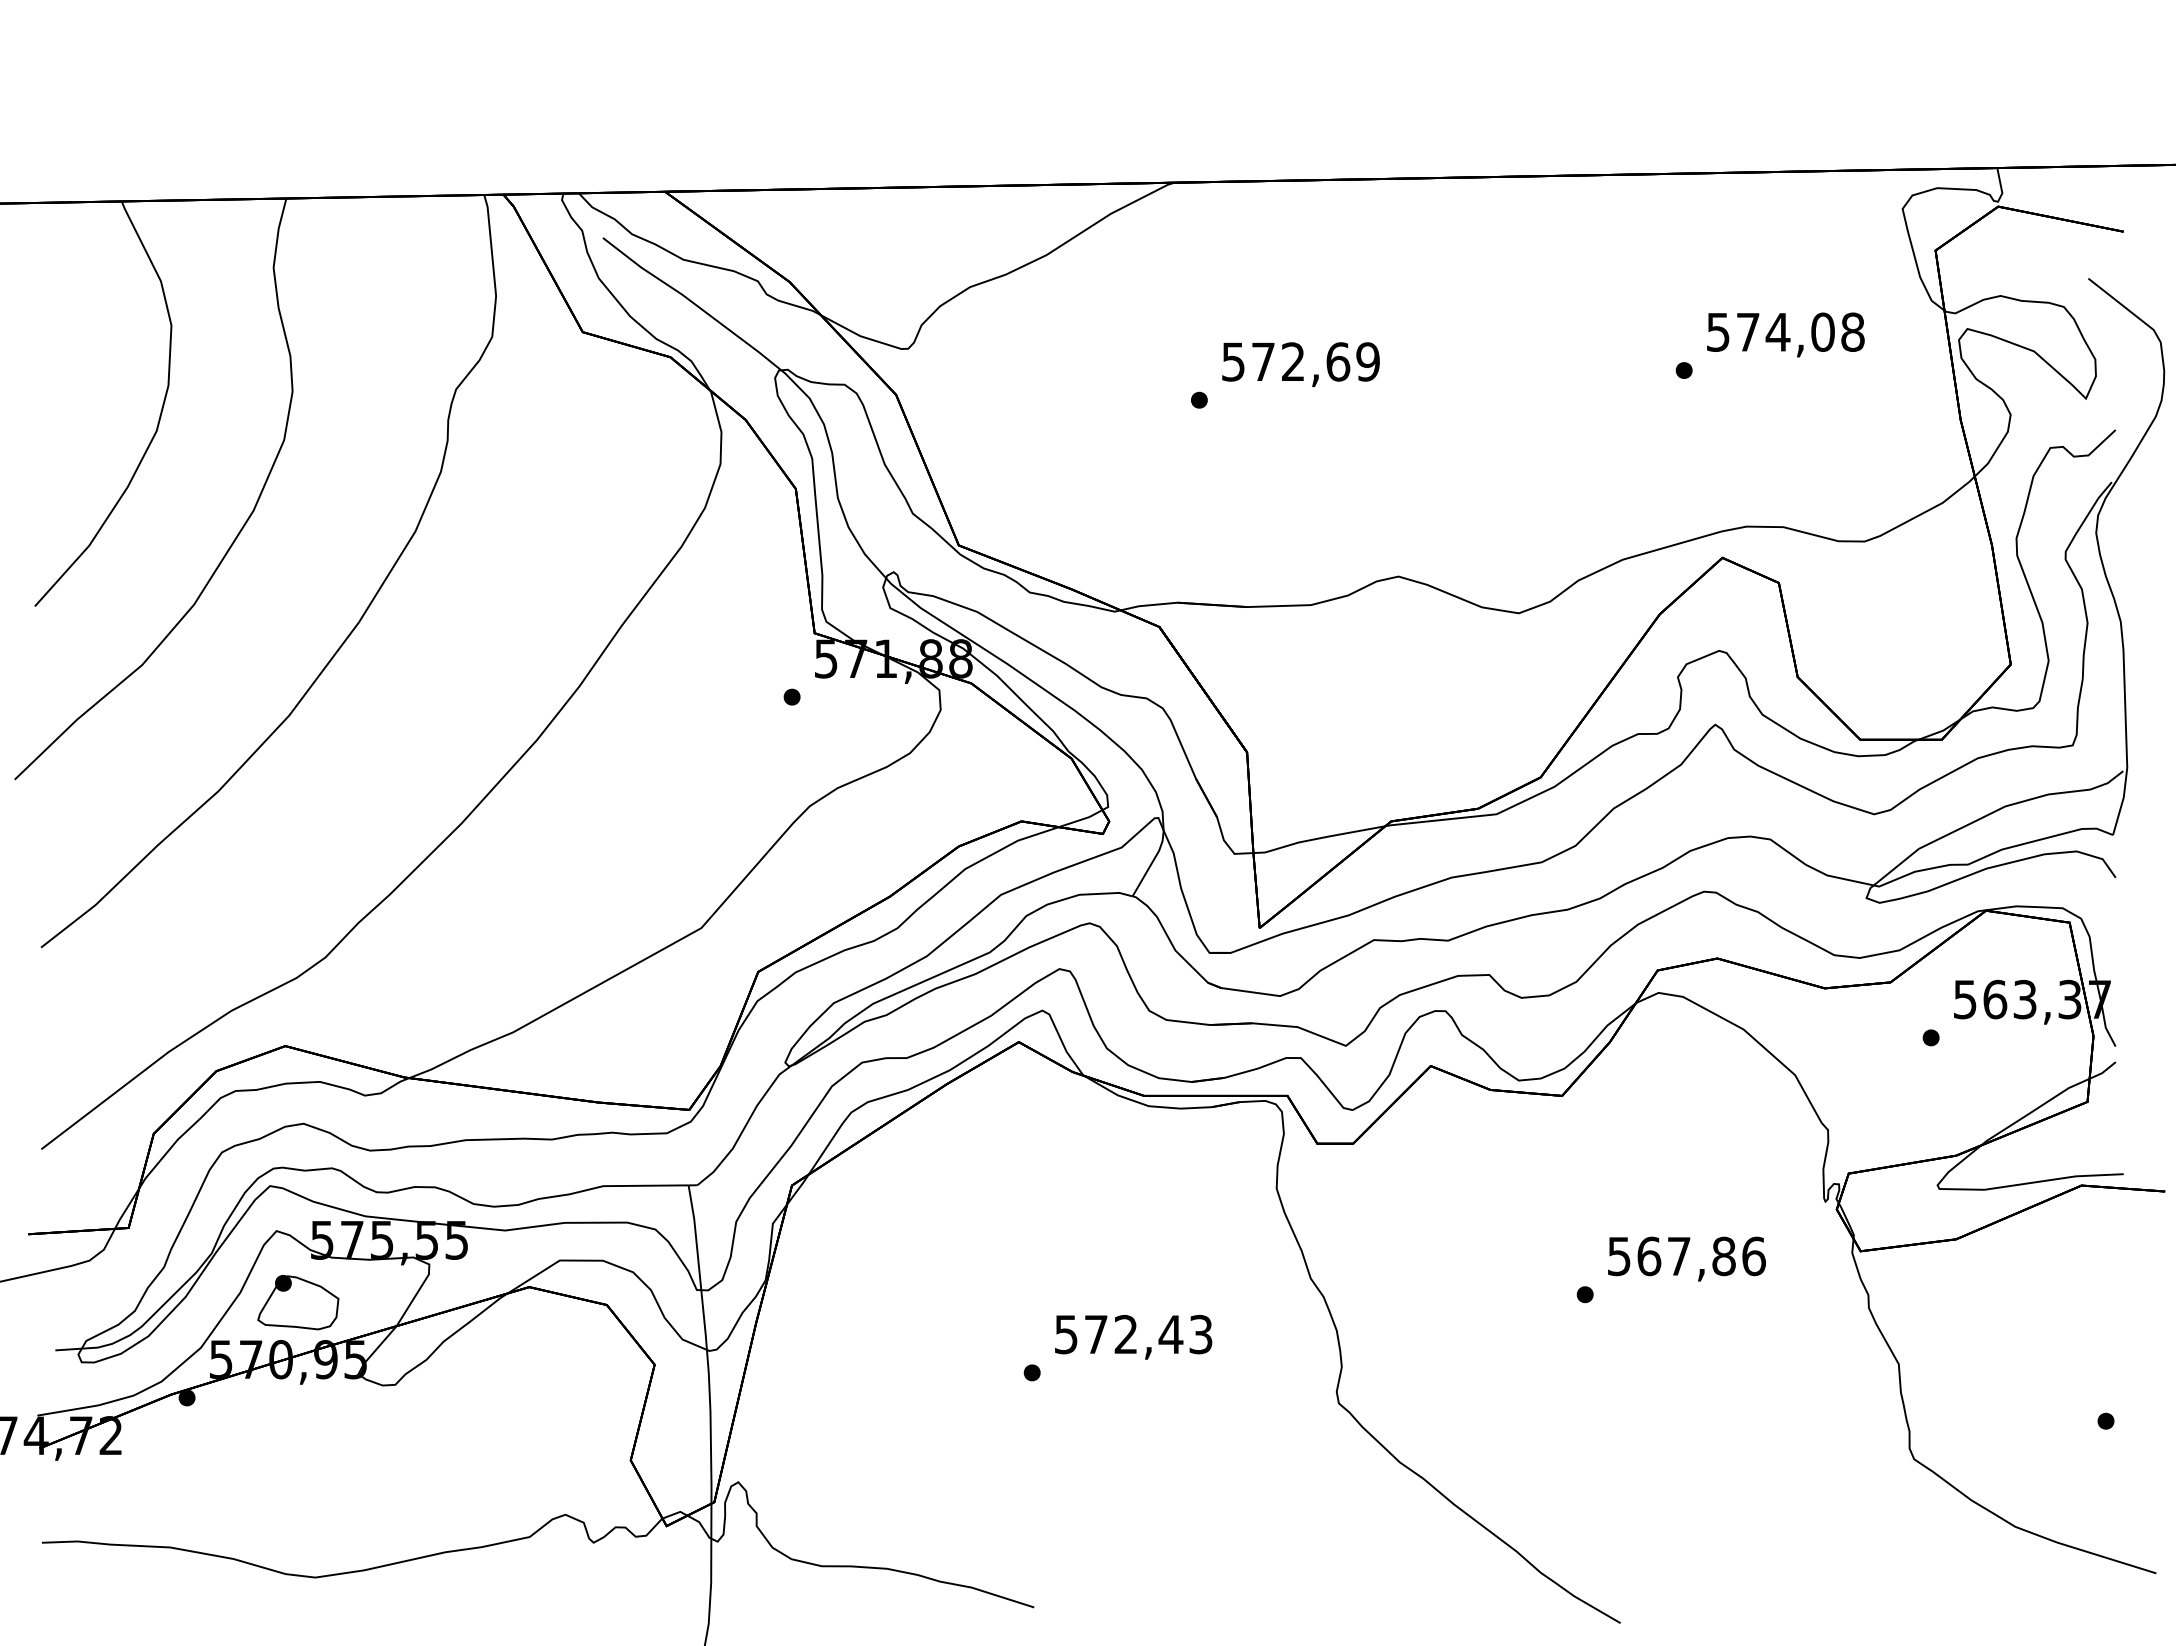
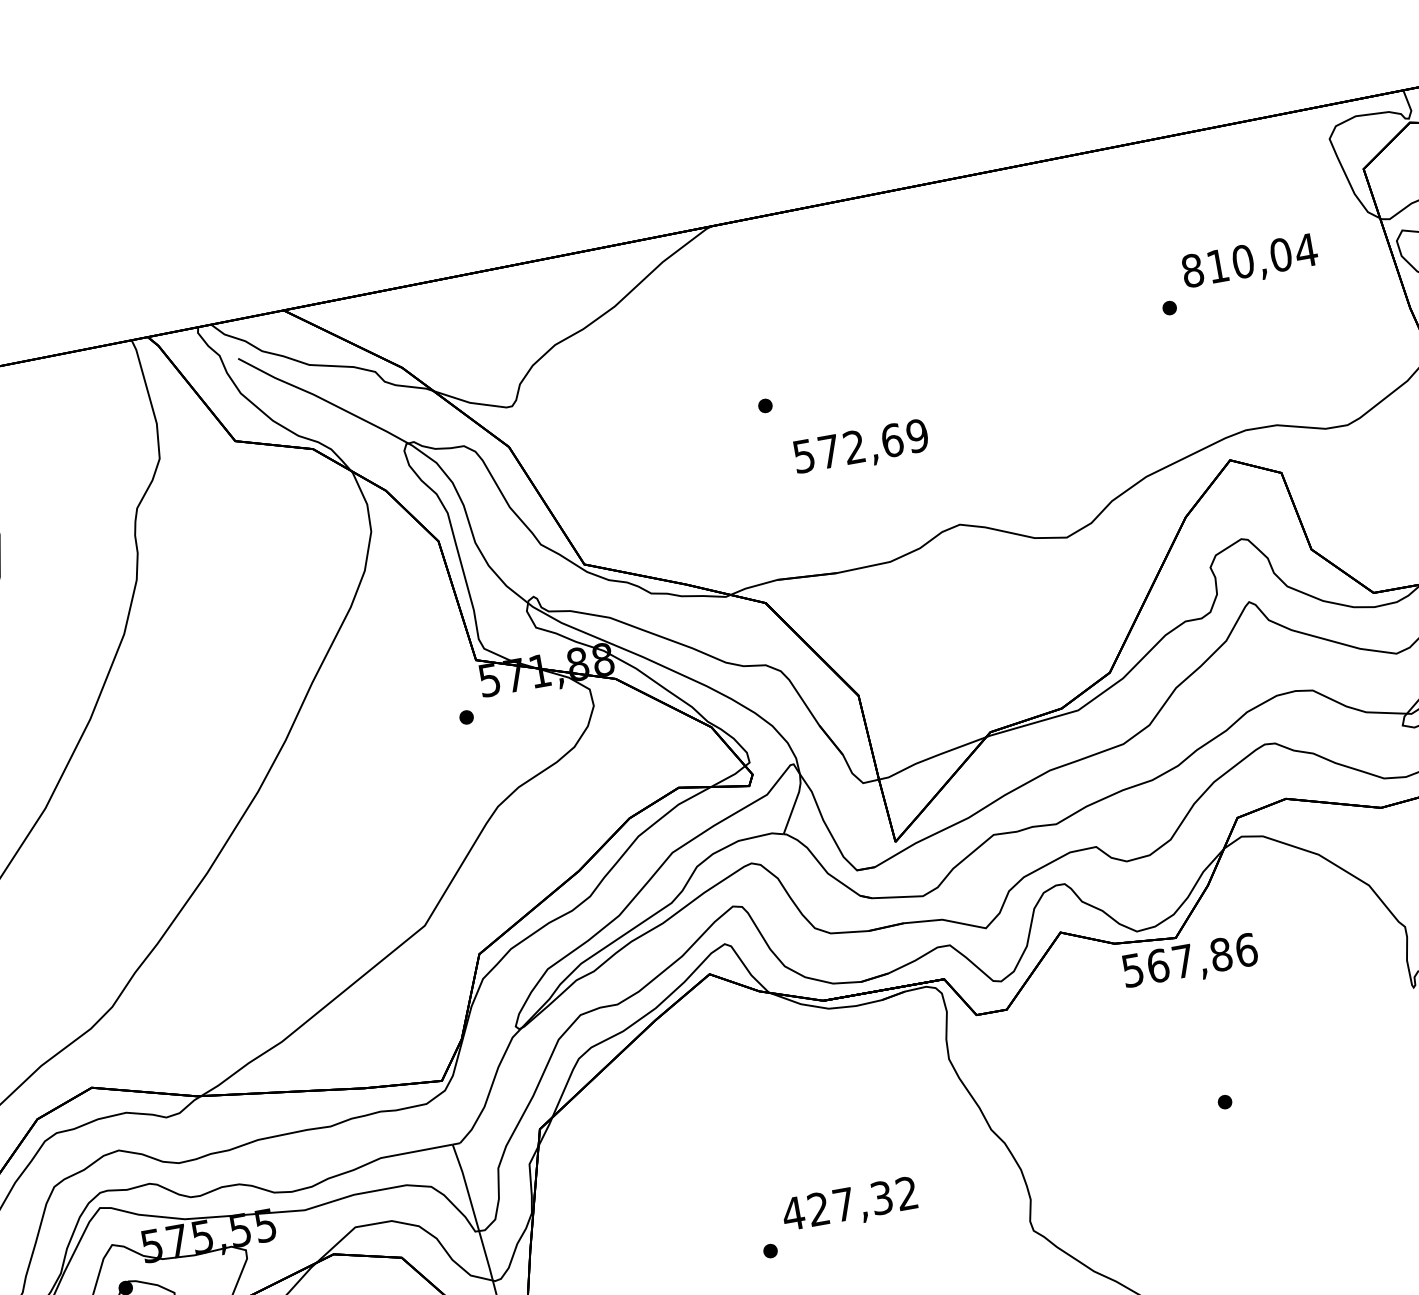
text: (1785, 331) -> (1249, 259), 574,08 -> 810,04
text: (1300, 364) -> (860, 448), moved
text: (1686, 1258) -> (1189, 962), moved
text: (1132, 1334) -> (849, 1203), 572,43 -> 427,32

